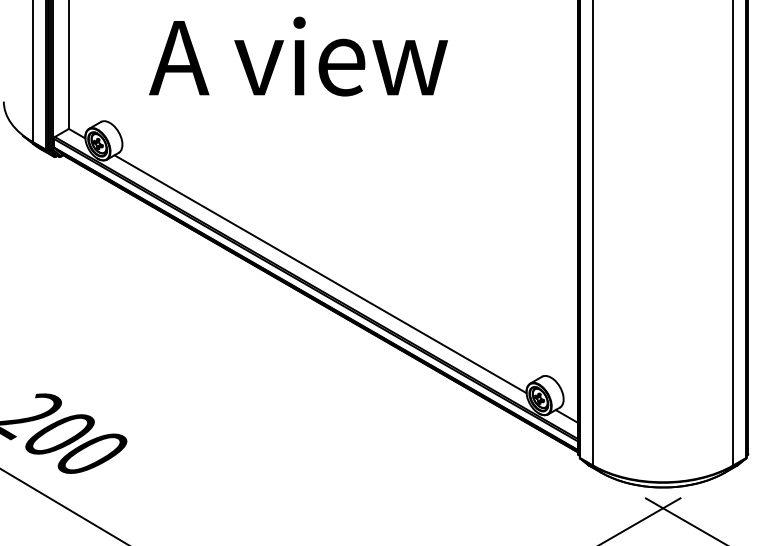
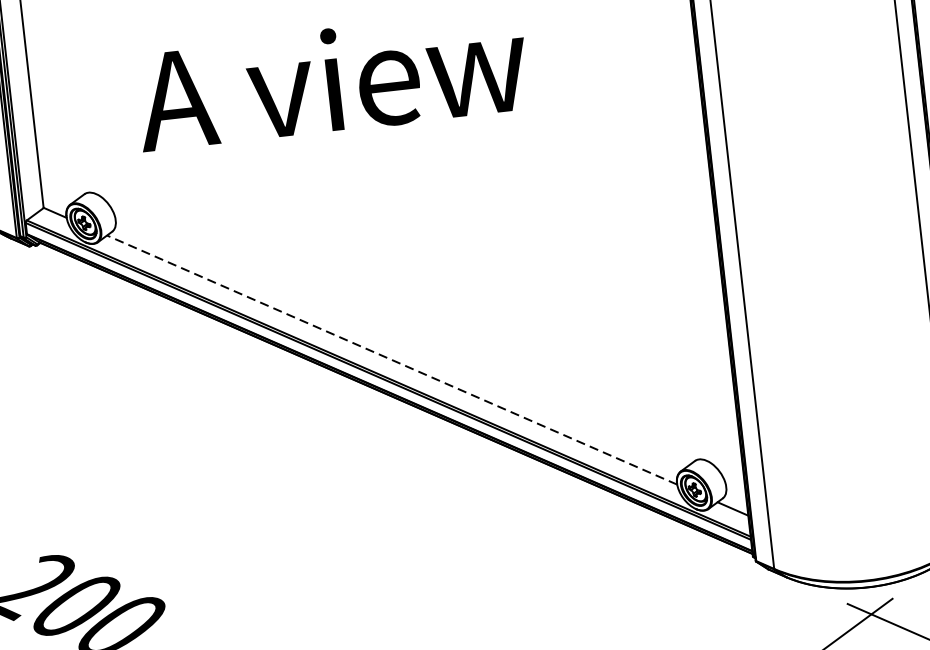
line: (320, 274) -> (392, 360), solid -> dashed

